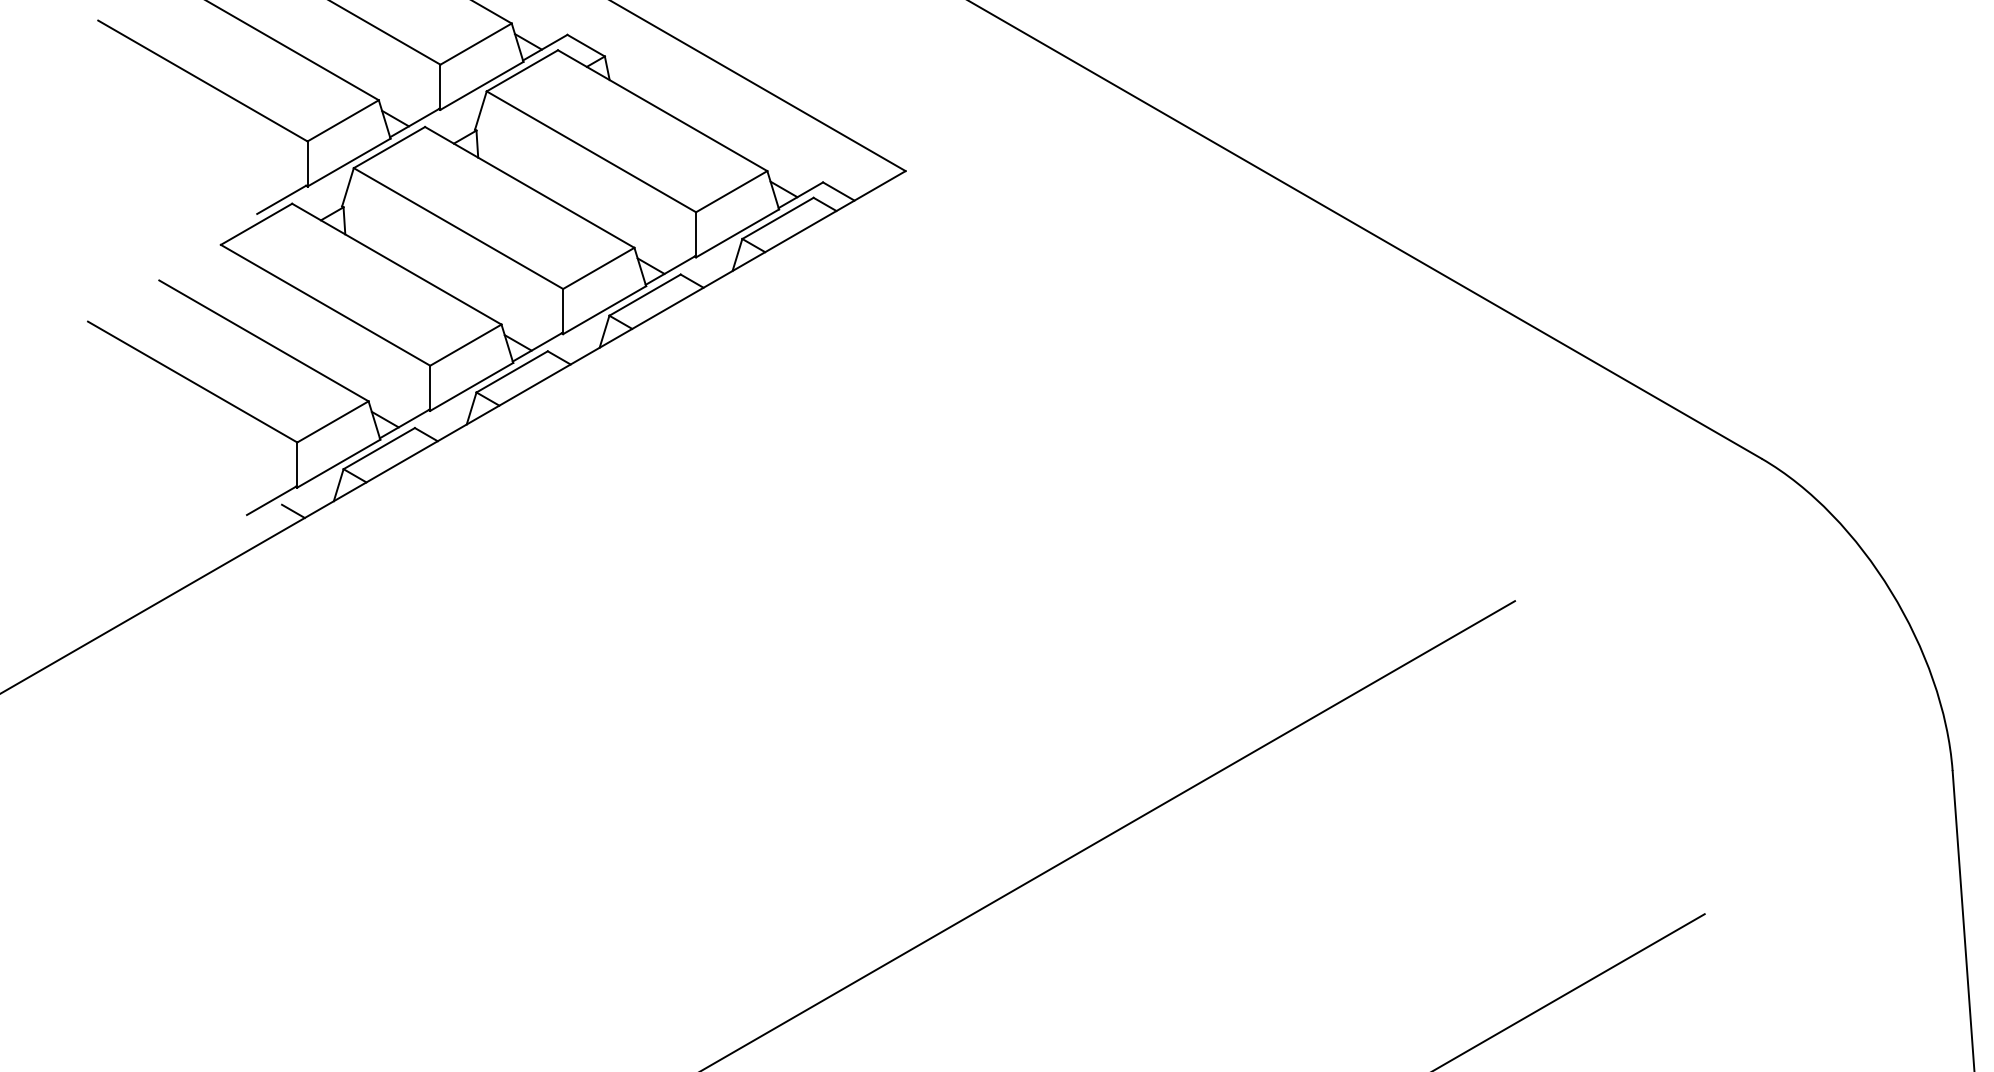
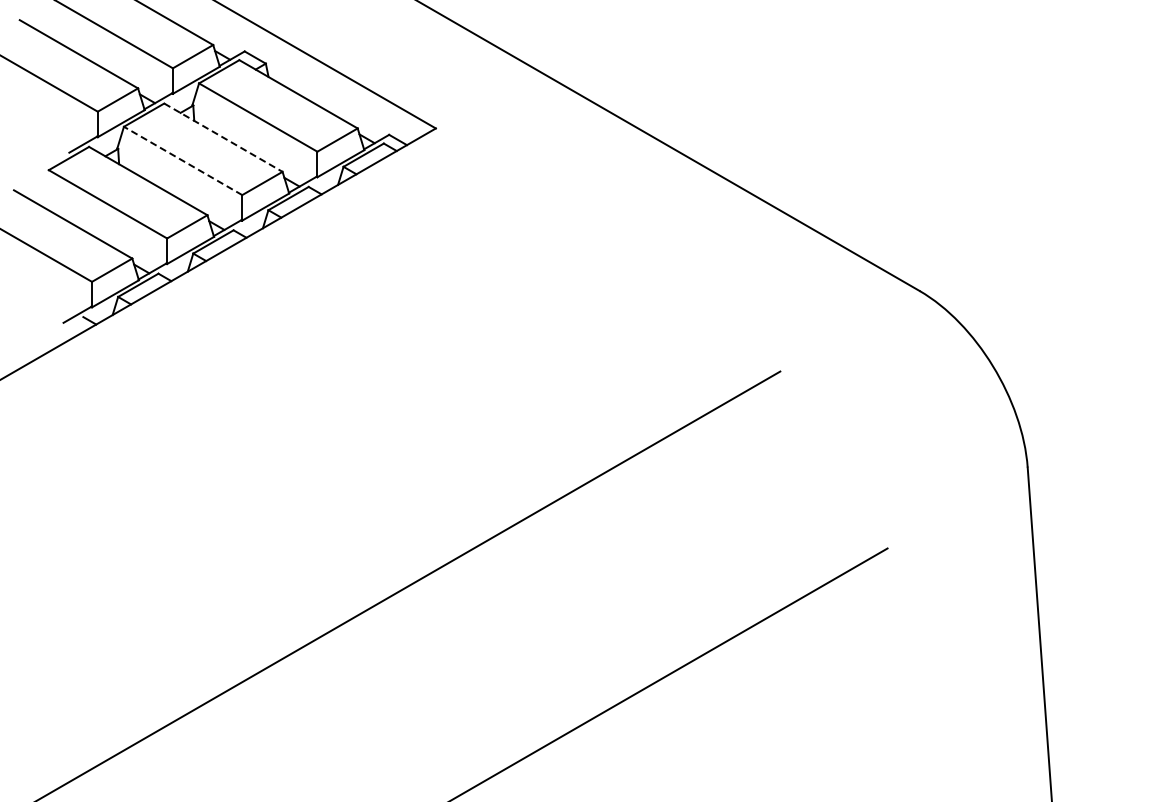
line: (529, 187) -> (223, 137), solid -> dashed
line: (457, 227) -> (182, 160), solid -> dashed

